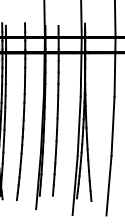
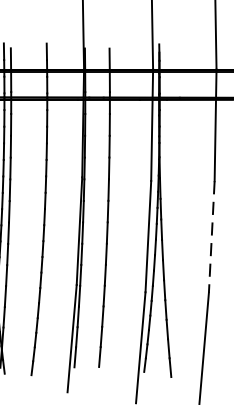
line: (113, 126) -> (212, 237), solid -> dashed

